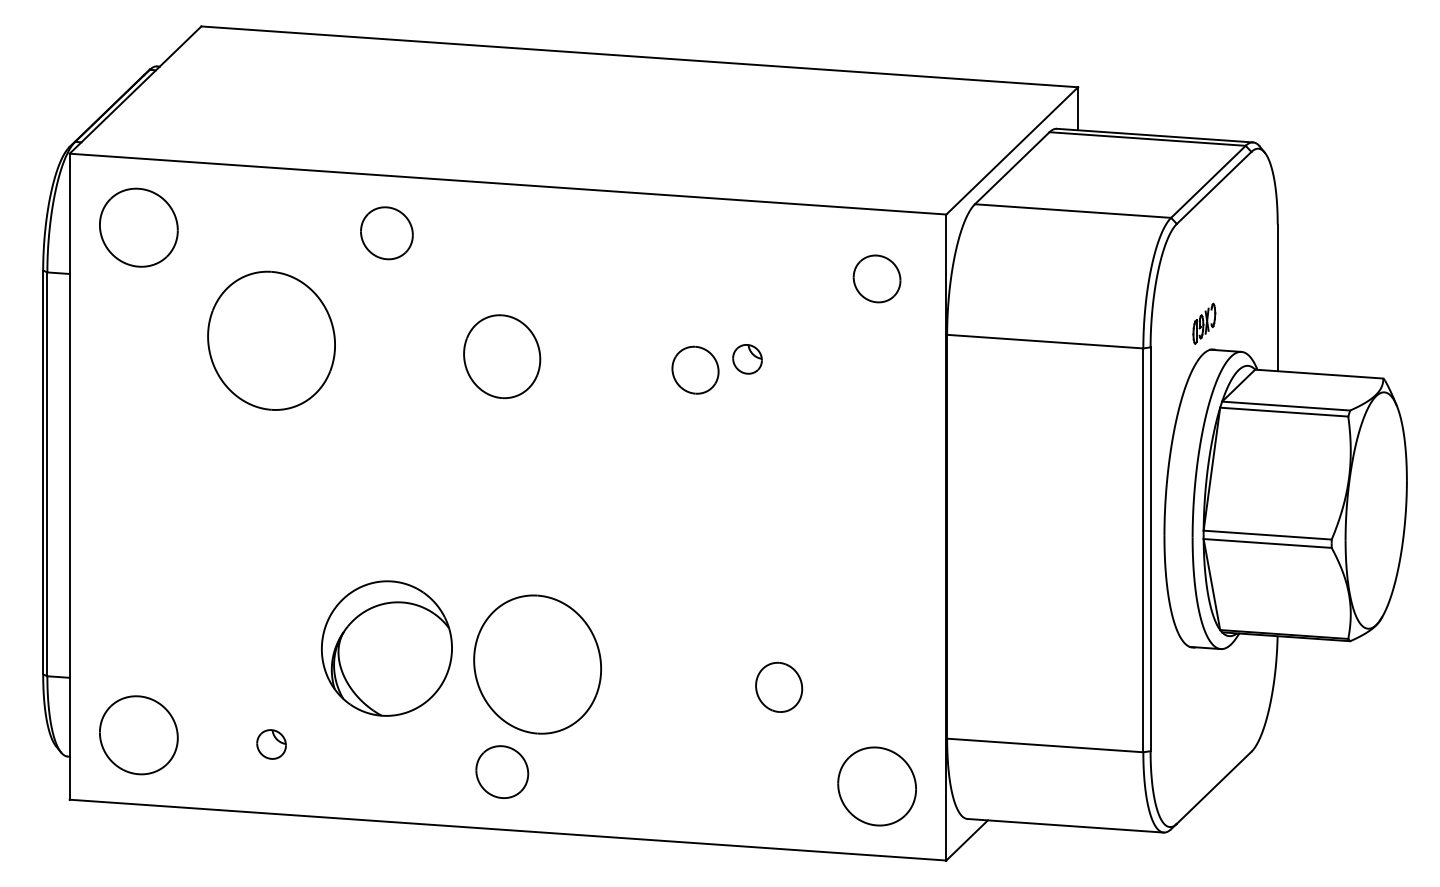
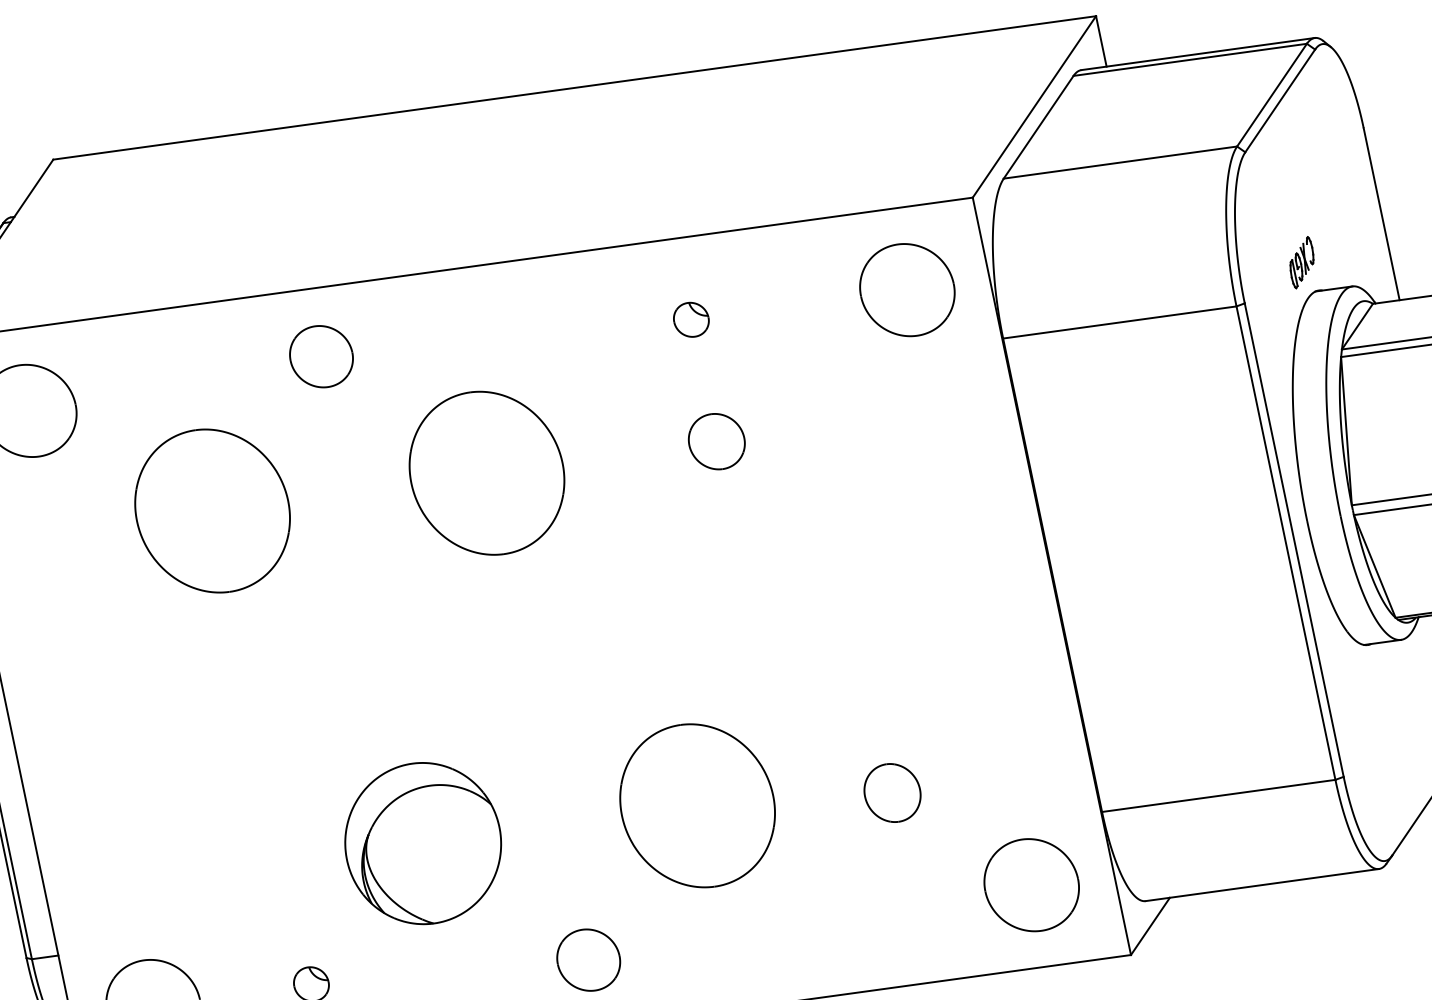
part: (876, 278) -> (906, 289), size x1.67
part: (501, 356) -> (485, 473), size x1.67
part: (747, 359) -> (691, 320), moved
part: (537, 664) -> (697, 805), moved

